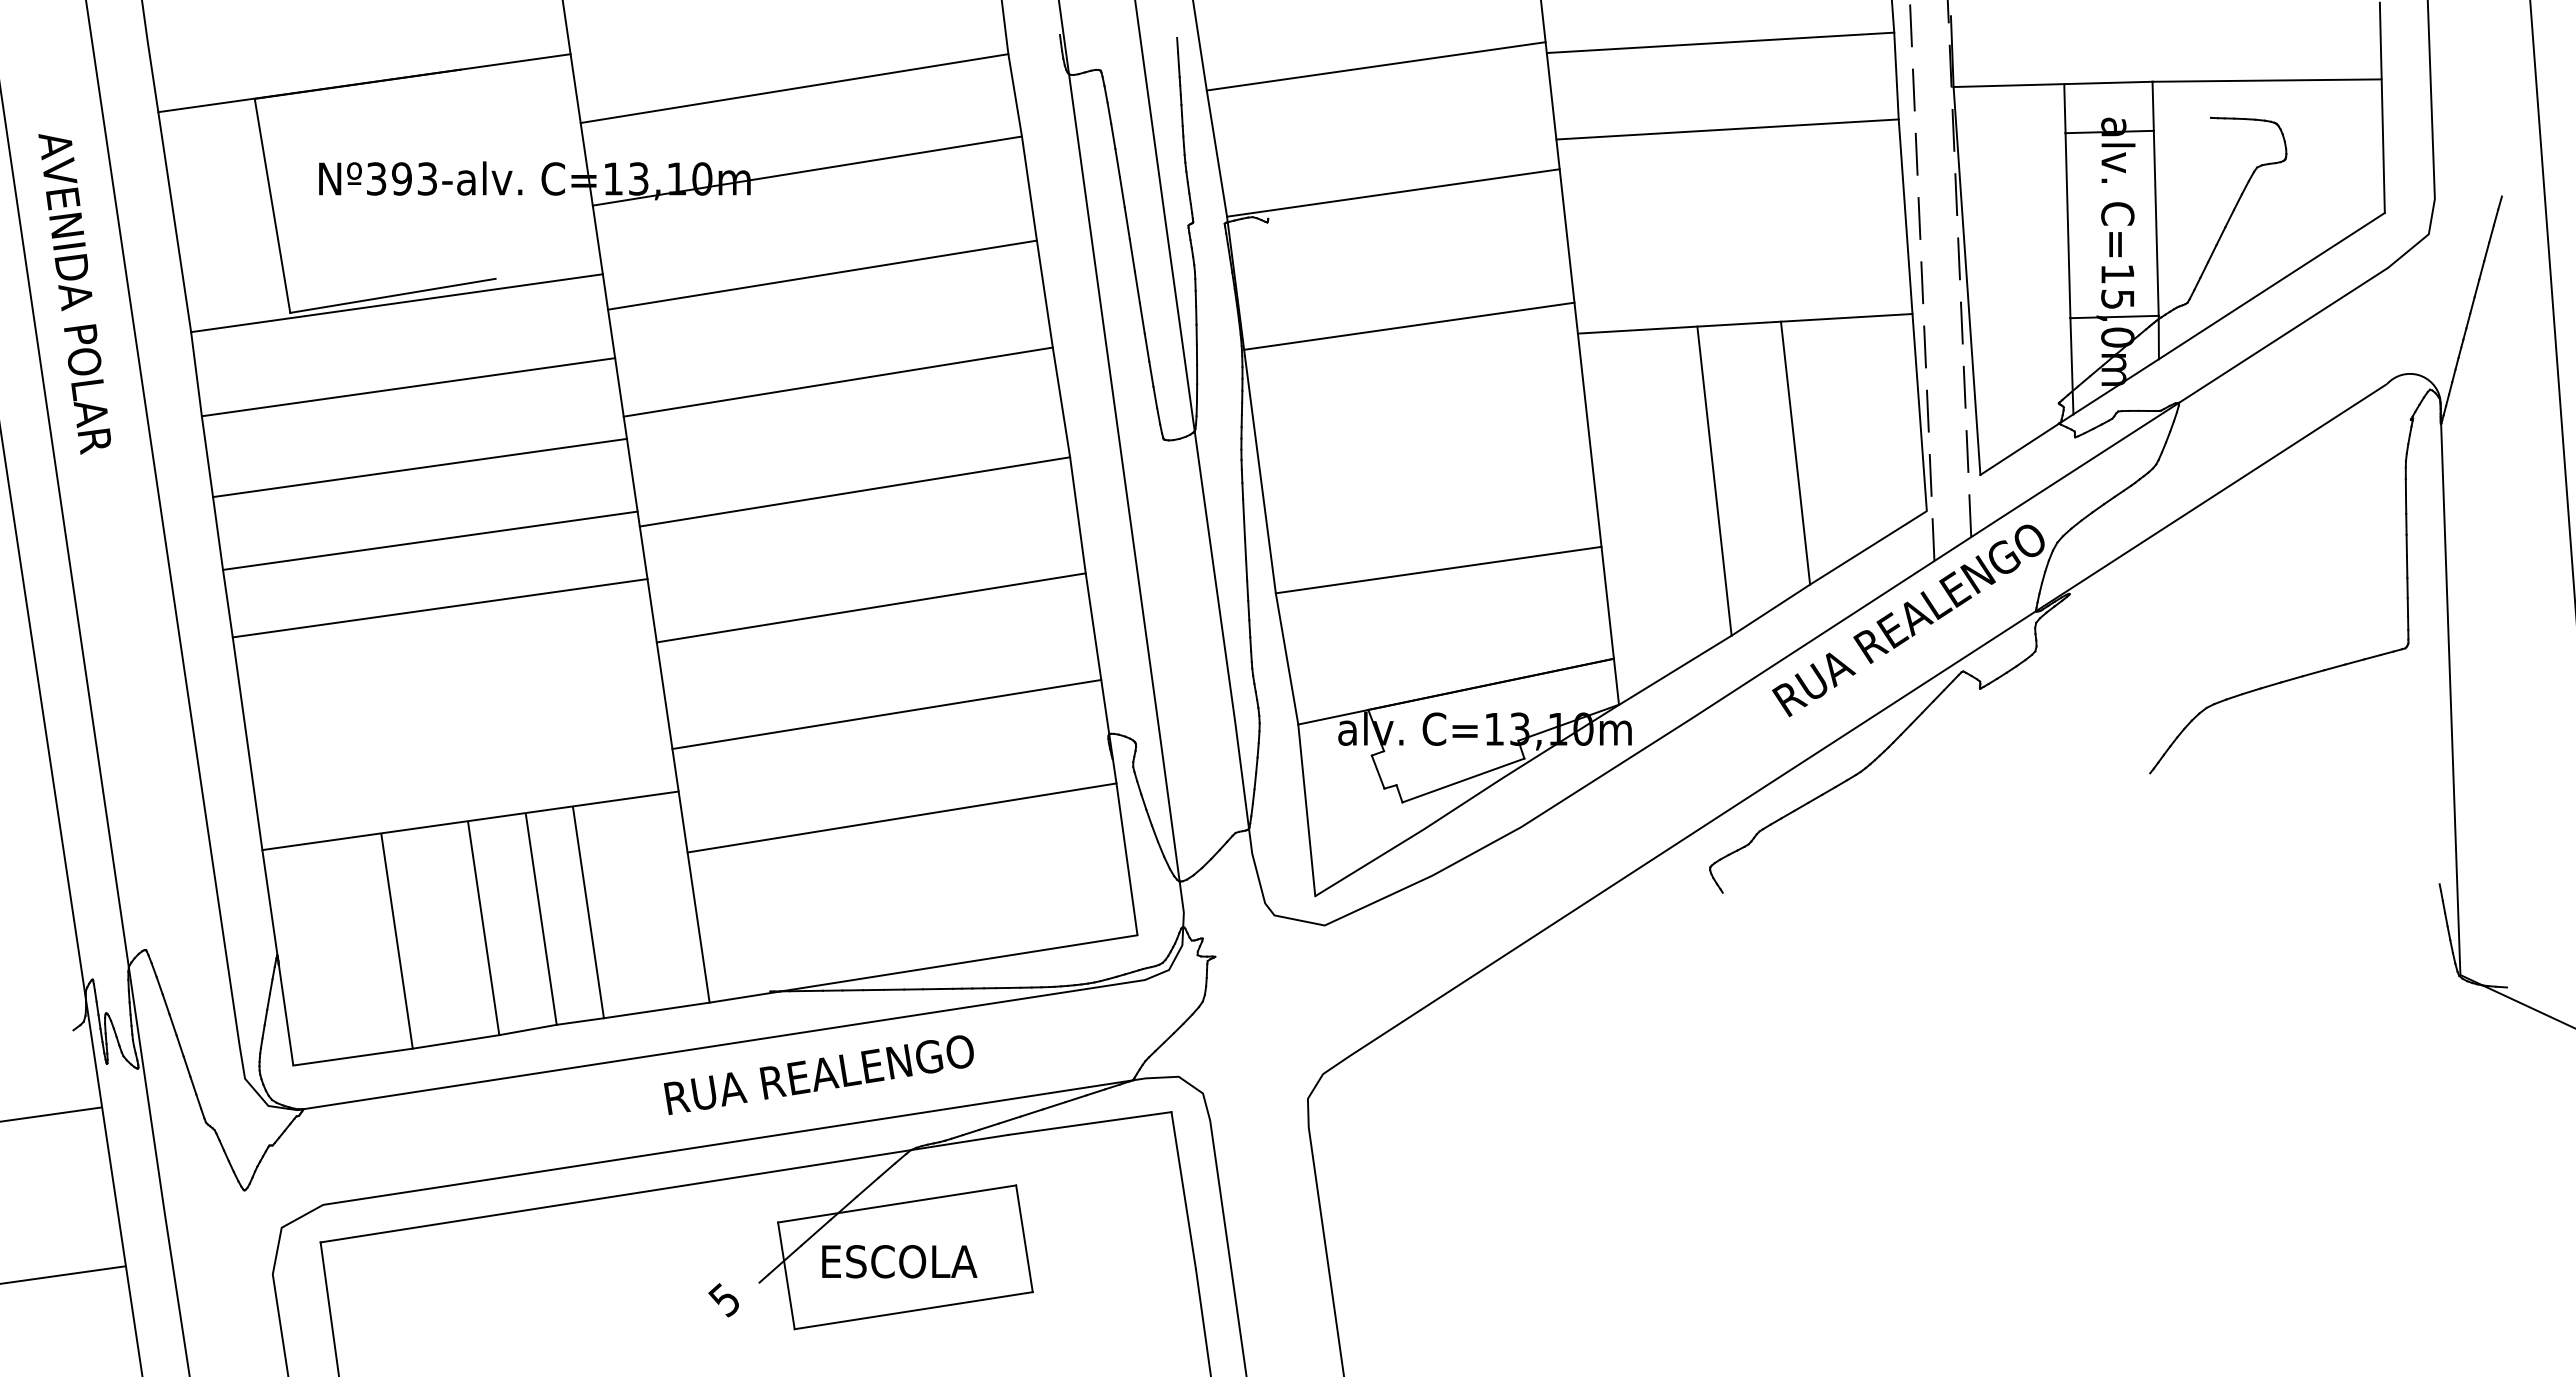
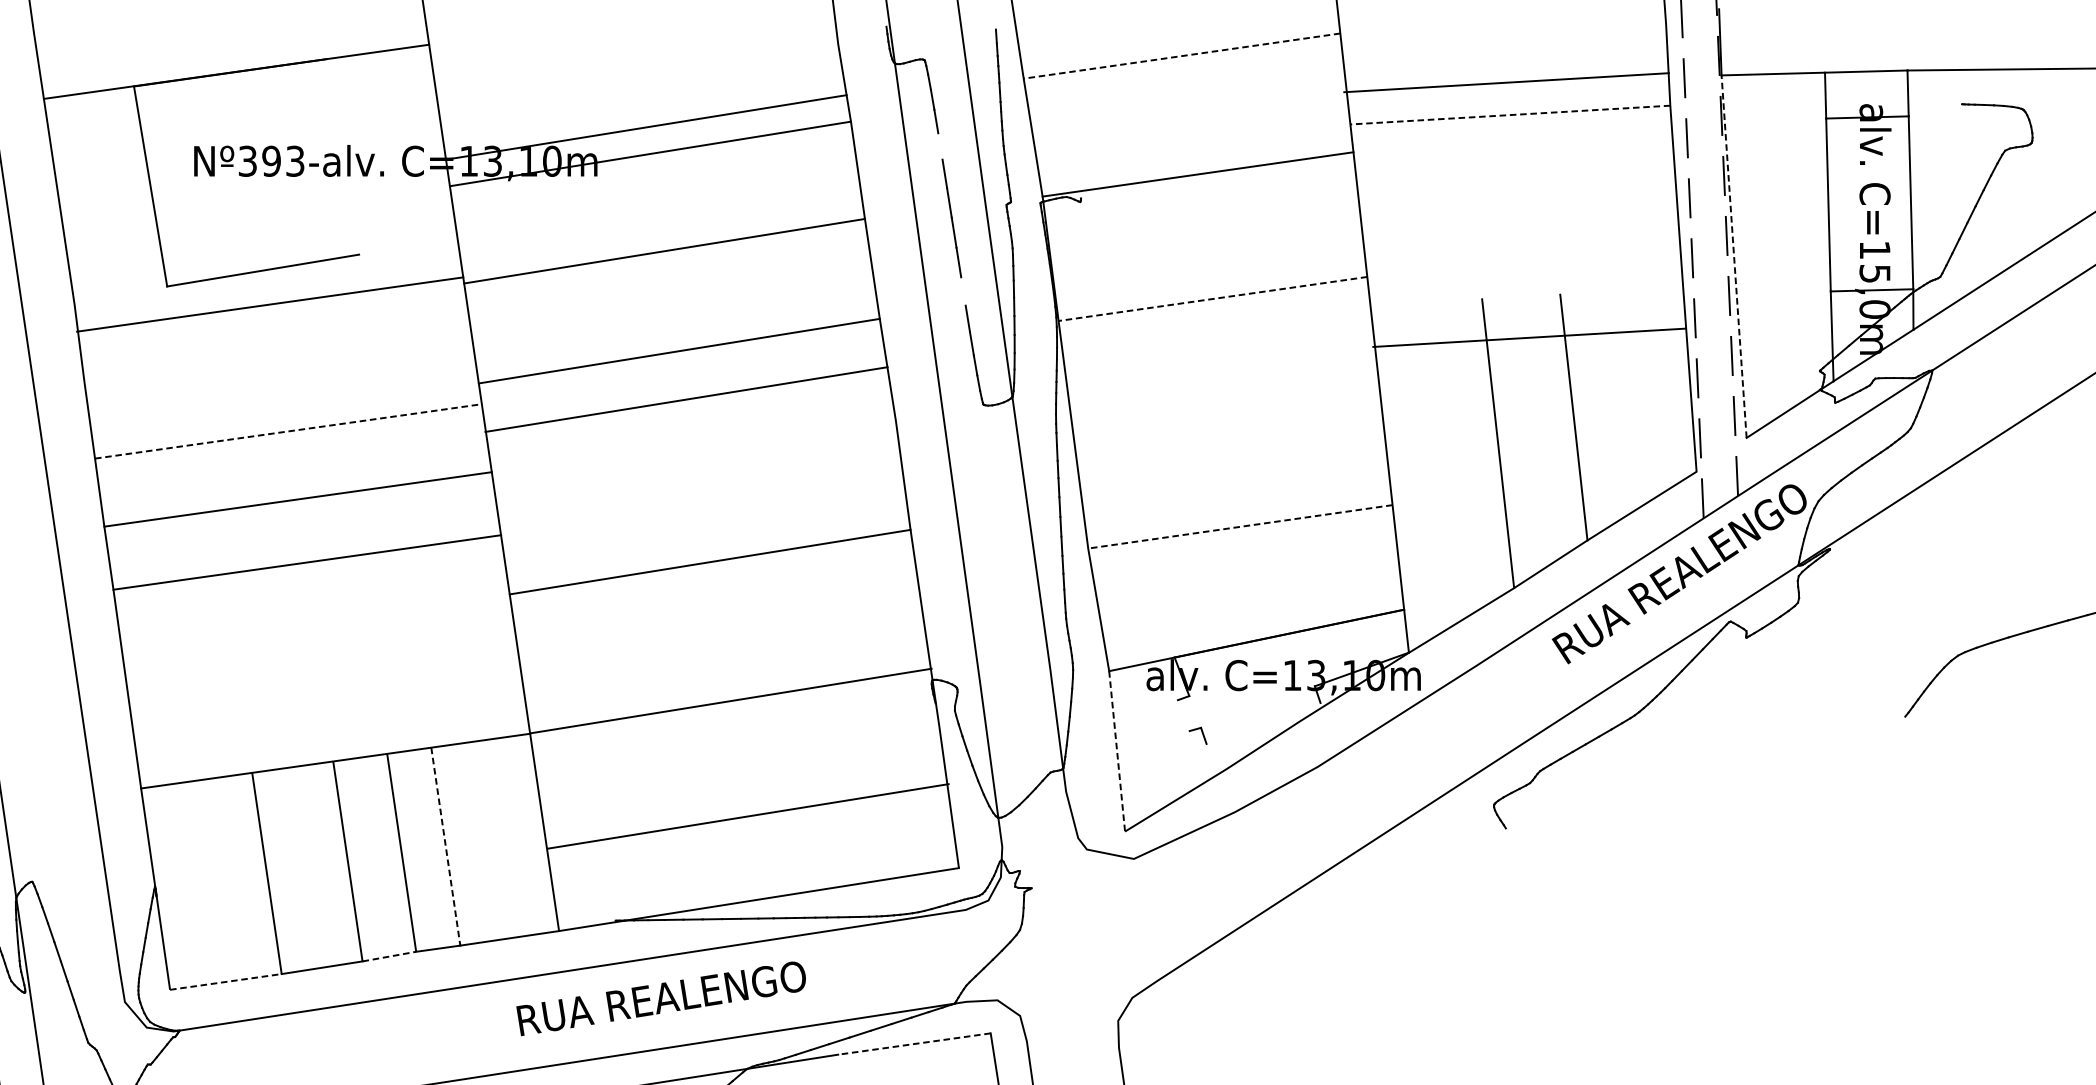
line: (1720, 42) -> (1506, 82), moved
line: (1375, 66) -> (1181, 56), solid -> dashed
line: (794, 88) -> (646, 127), moved
line: (1727, 129) -> (1510, 115), solid -> dashed
line: (1117, 162) -> (940, 145), removed
line: (1966, 280) -> (1733, 256), solid -> dashed
line: (396, 303) -> (266, 277), removed
line: (1141, 318) -> (962, 291), removed
line: (1744, 323) -> (1528, 337), moved
line: (1409, 326) -> (1213, 299), solid -> dashed
line: (408, 387) -> (270, 304), moved
line: (420, 467) -> (288, 430), solid -> dashed
line: (854, 491) -> (686, 399), moved
line: (1438, 570) -> (1240, 527), solid -> dashed
line: (886, 714) -> (730, 701), moved
line: (1377, 771) -> (1183, 715), removed
line: (1463, 780) -> (1263, 723), removed
line: (1306, 810) -> (1116, 751), solid -> dashed
line: (901, 817) -> (747, 815), moved
line: (588, 912) -> (445, 846), solid -> dashed
line: (528, 1029) -> (389, 956), solid -> dashed
line: (353, 1057) -> (226, 982), solid -> dashed
line: (1089, 1123) -> (914, 1043), solid -> dashed

